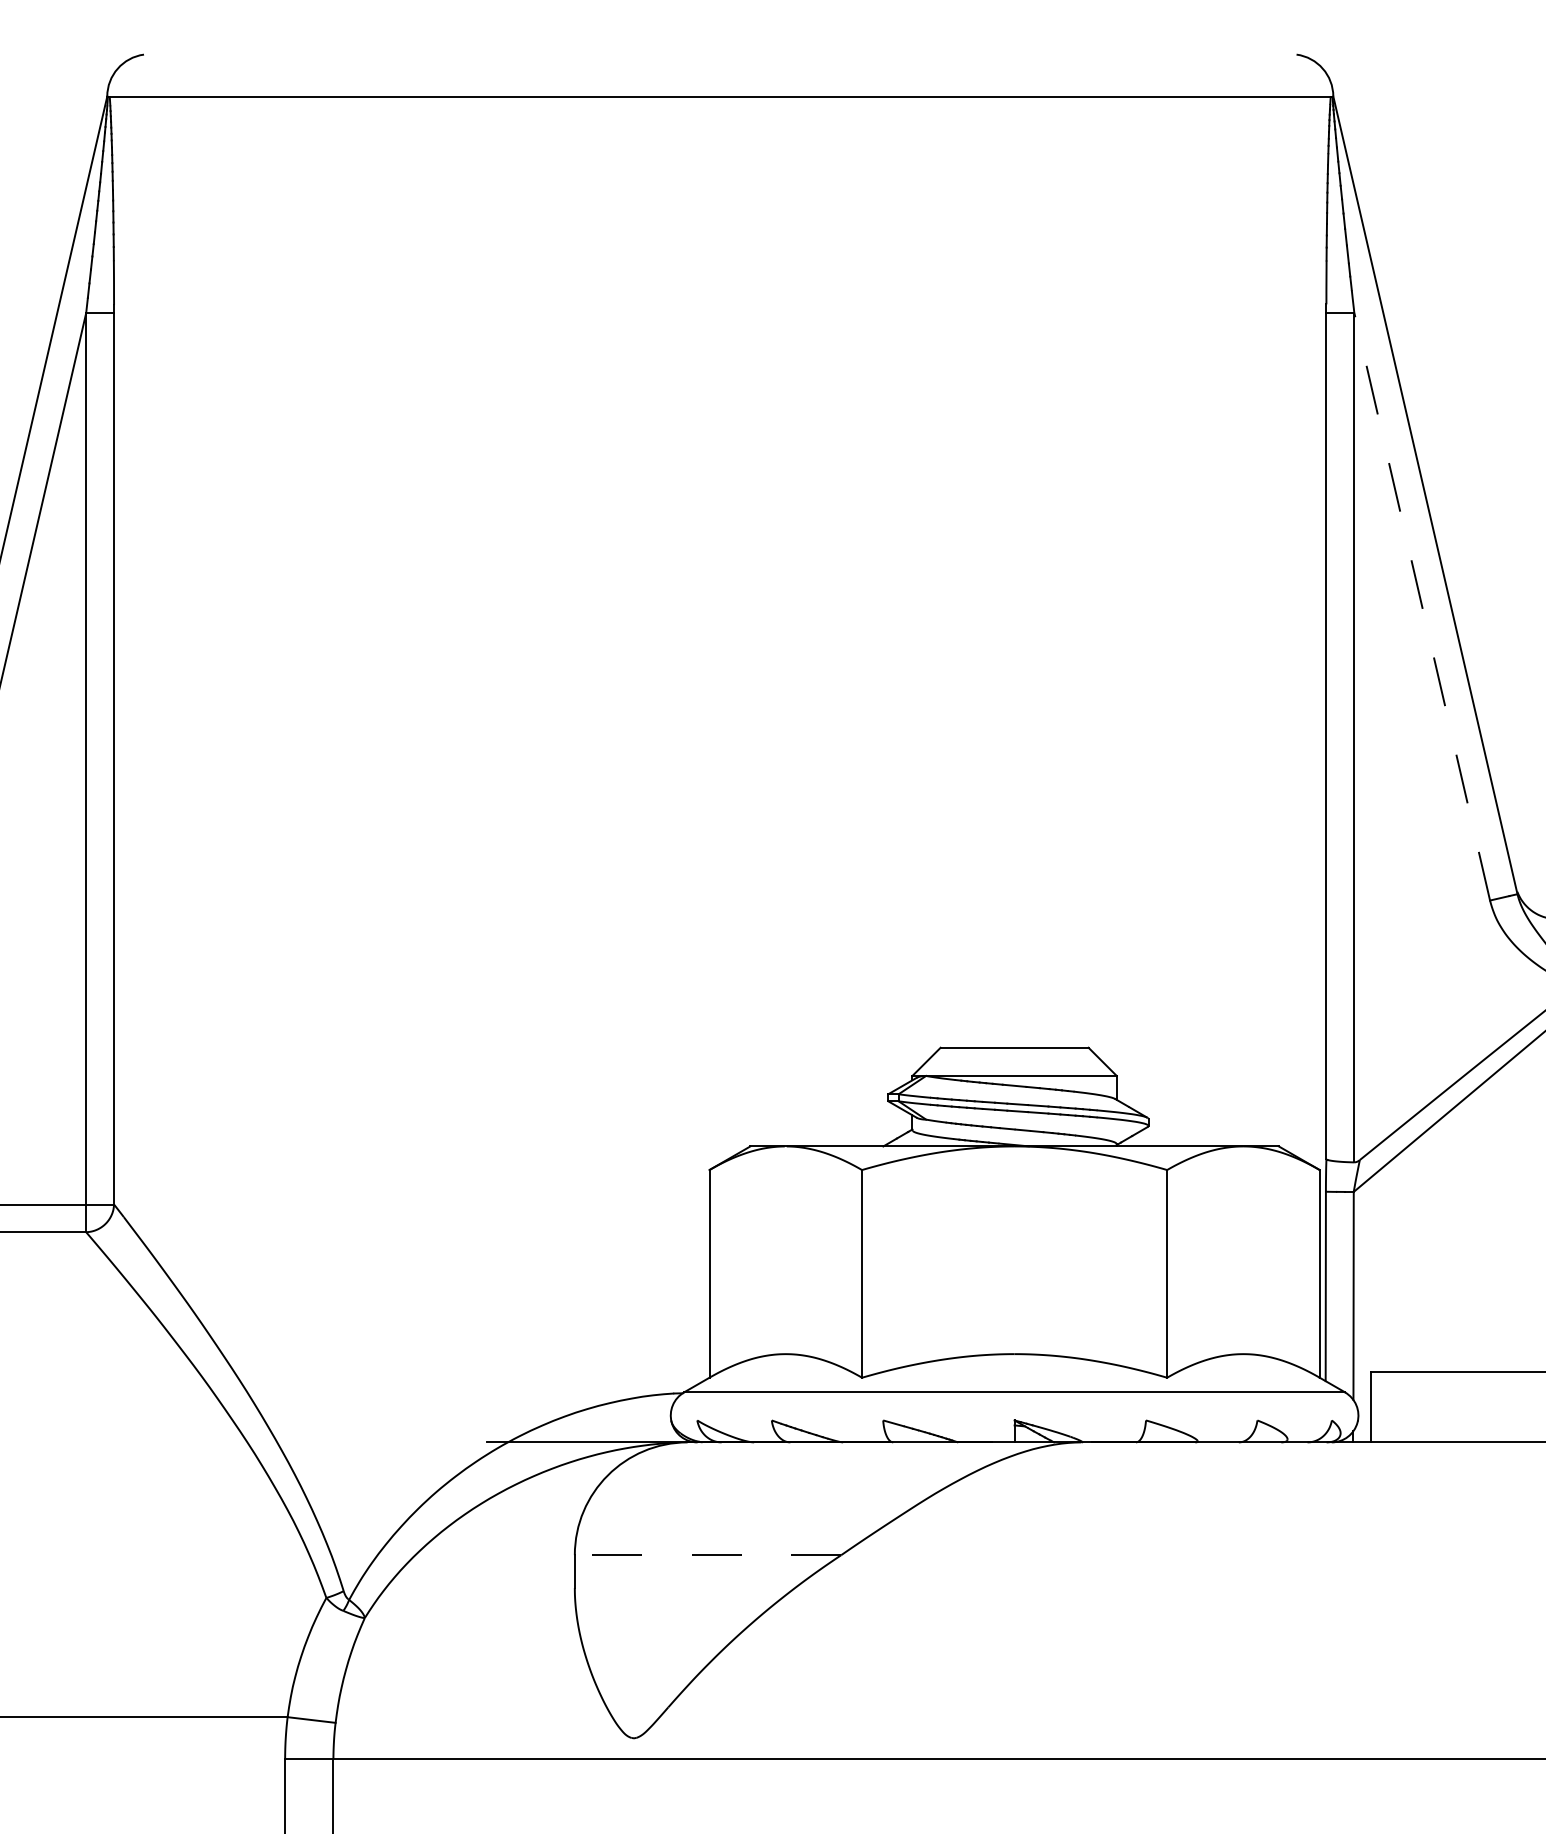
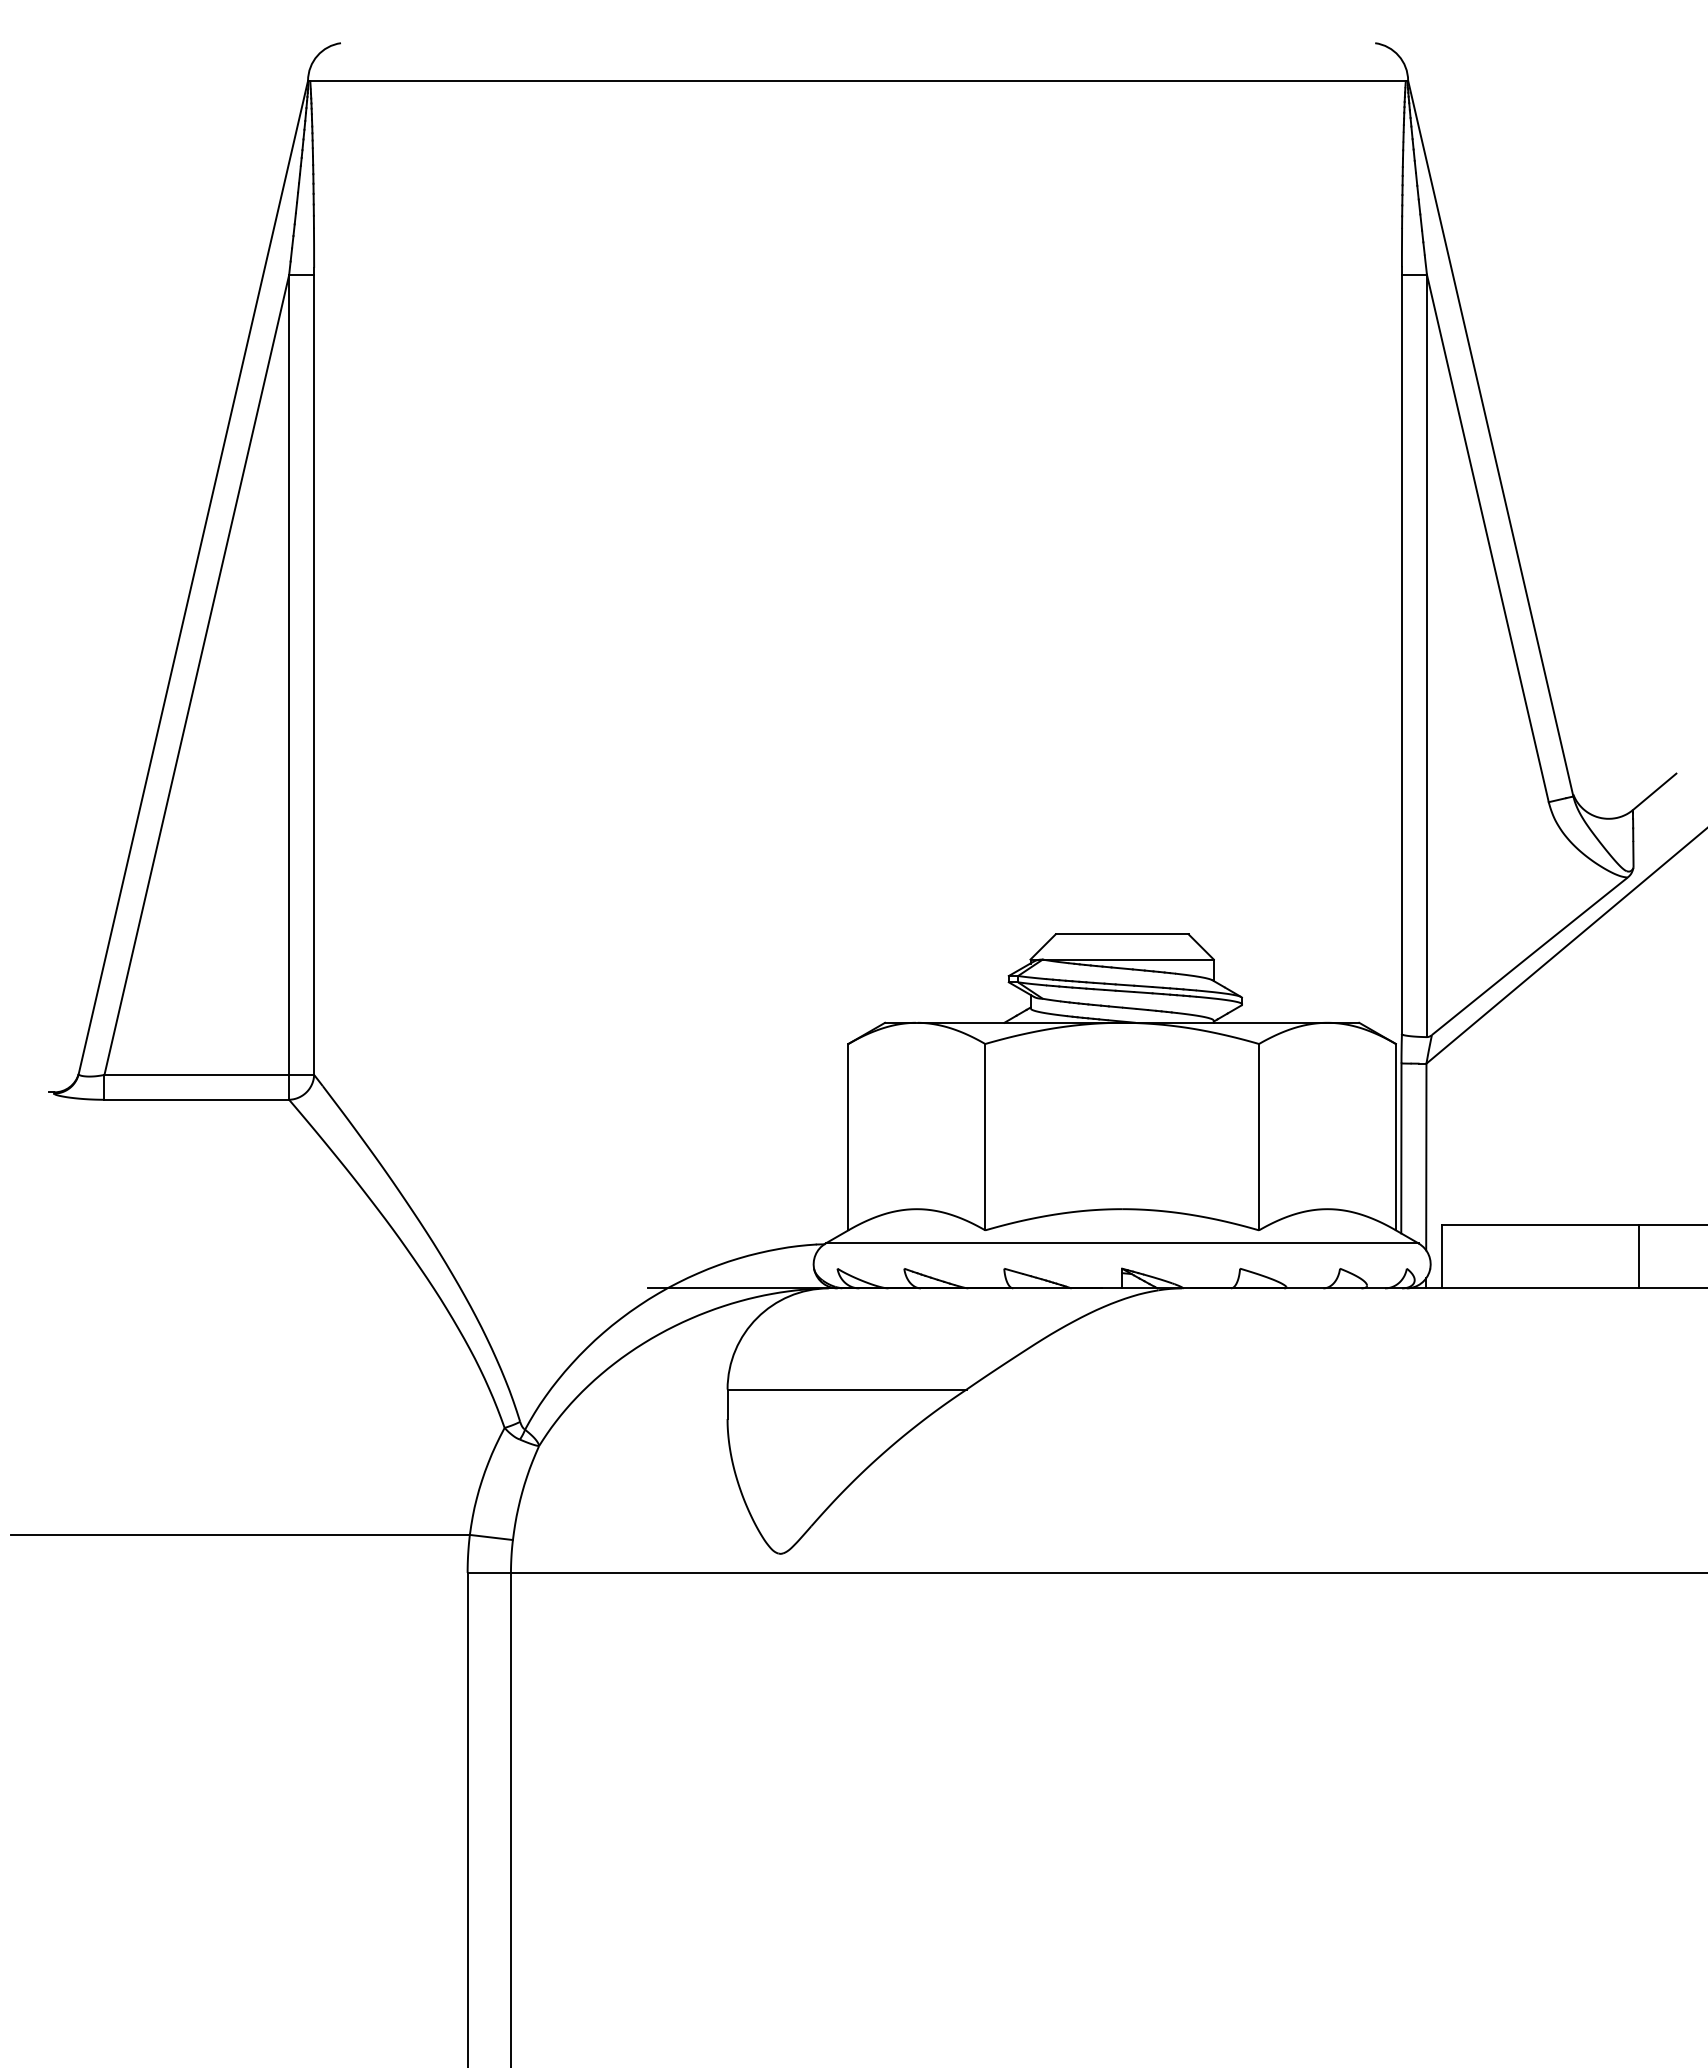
line: (1421, 606) -> (1487, 538), dashed -> solid
line: (708, 1555) -> (847, 1389), dashed -> solid

